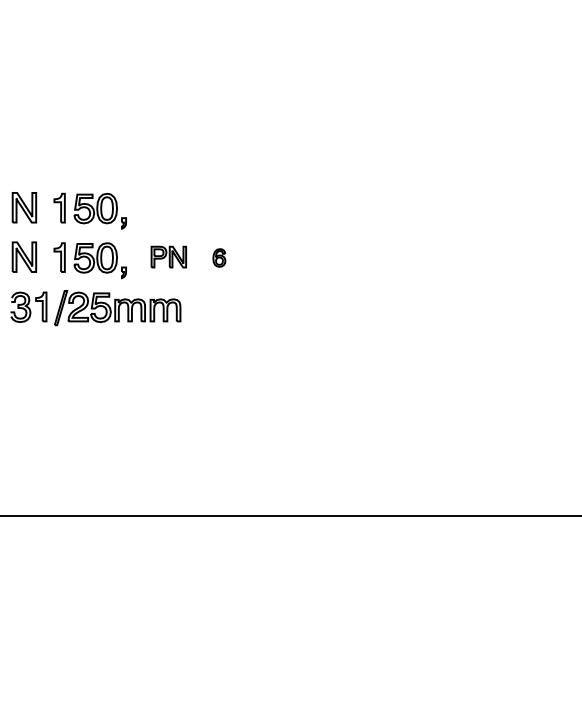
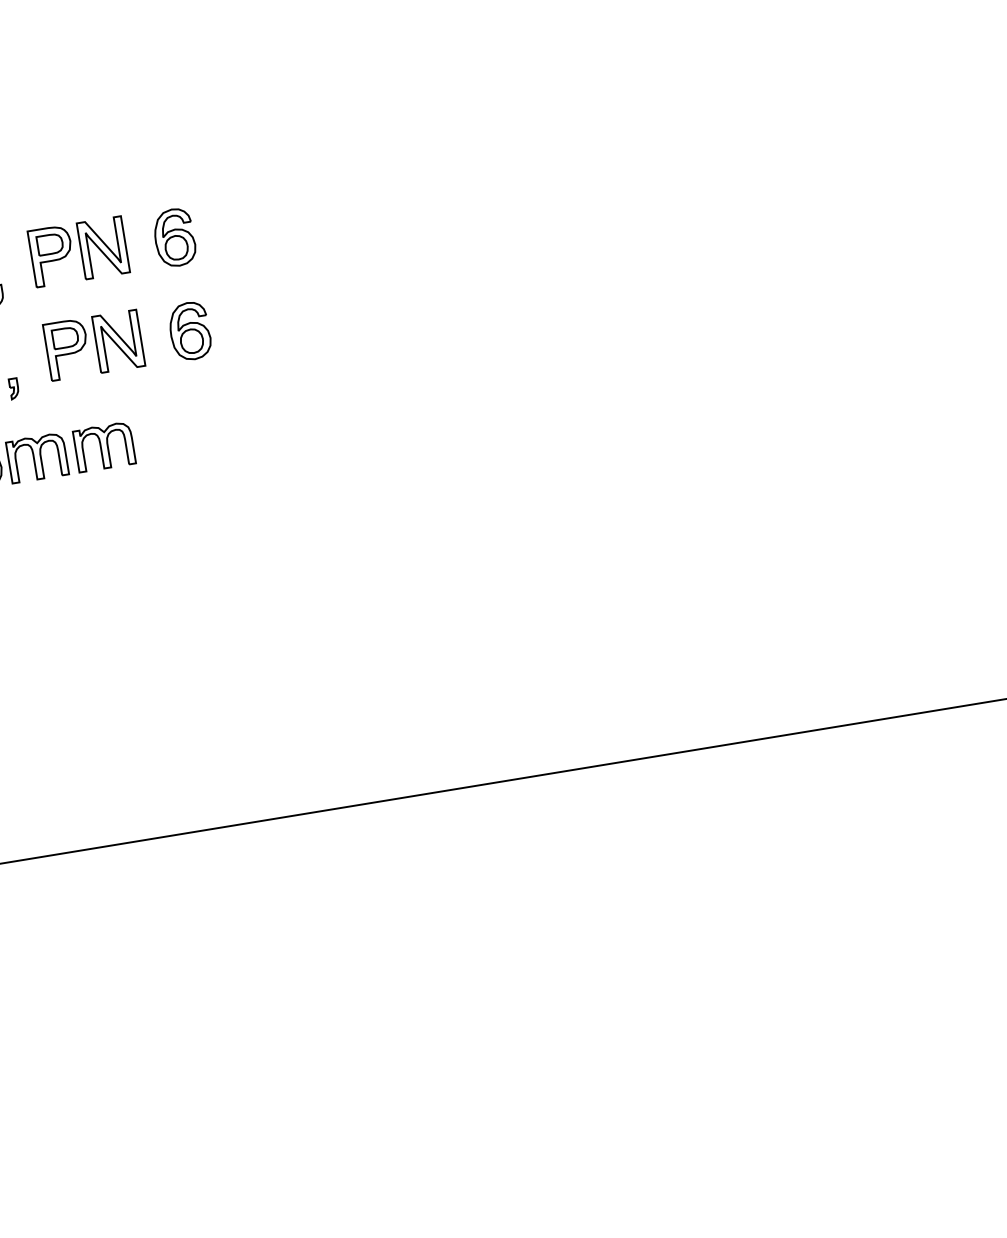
part: (168, 207) -> (78, 251), added
part: (219, 208) -> (174, 237), added
part: (168, 256) -> (93, 344), size x1.43
part: (219, 257) -> (190, 330), size x1.67

